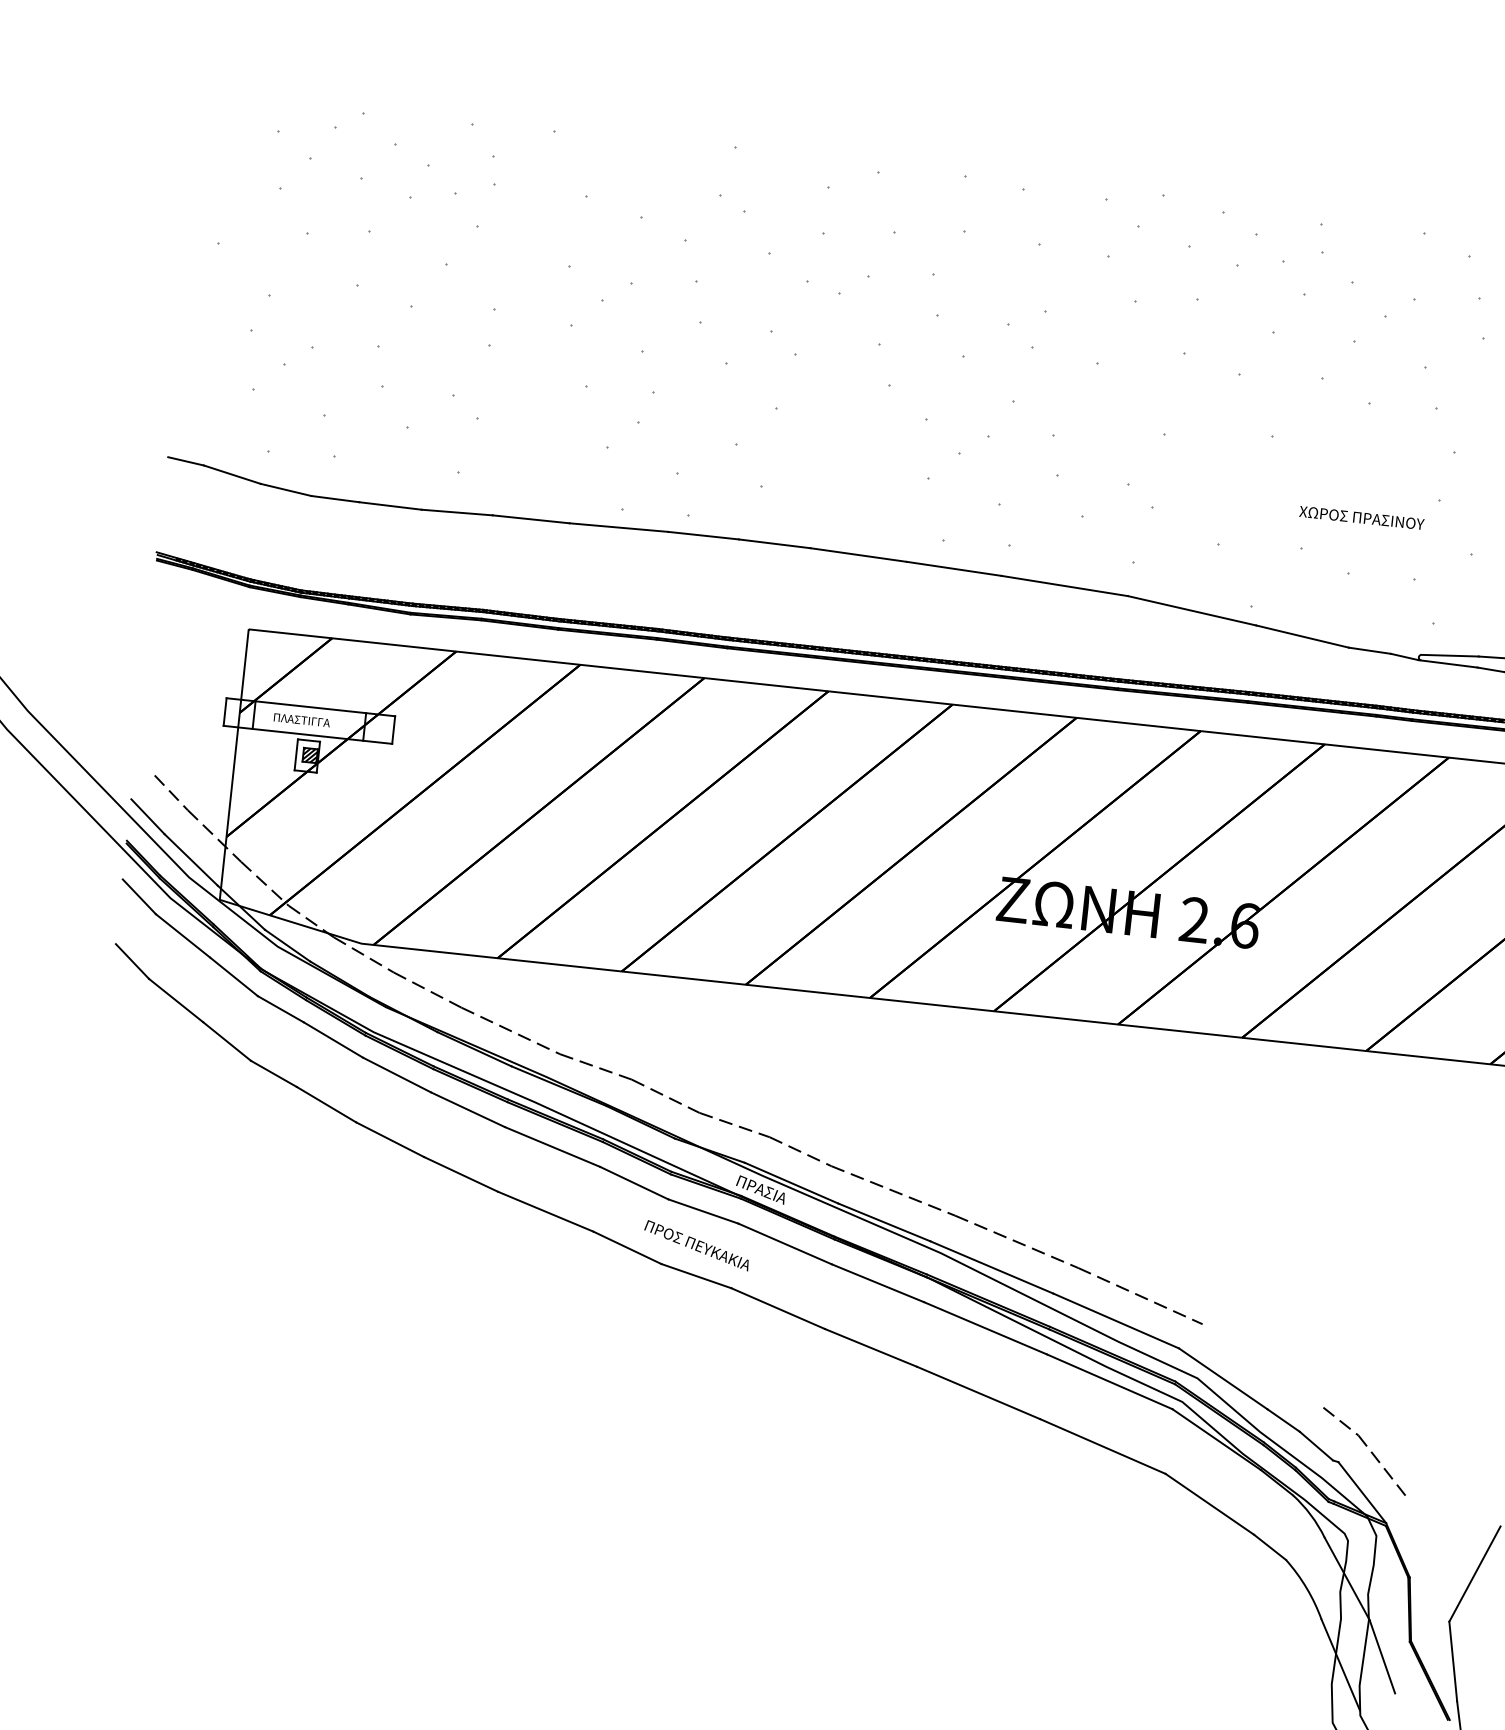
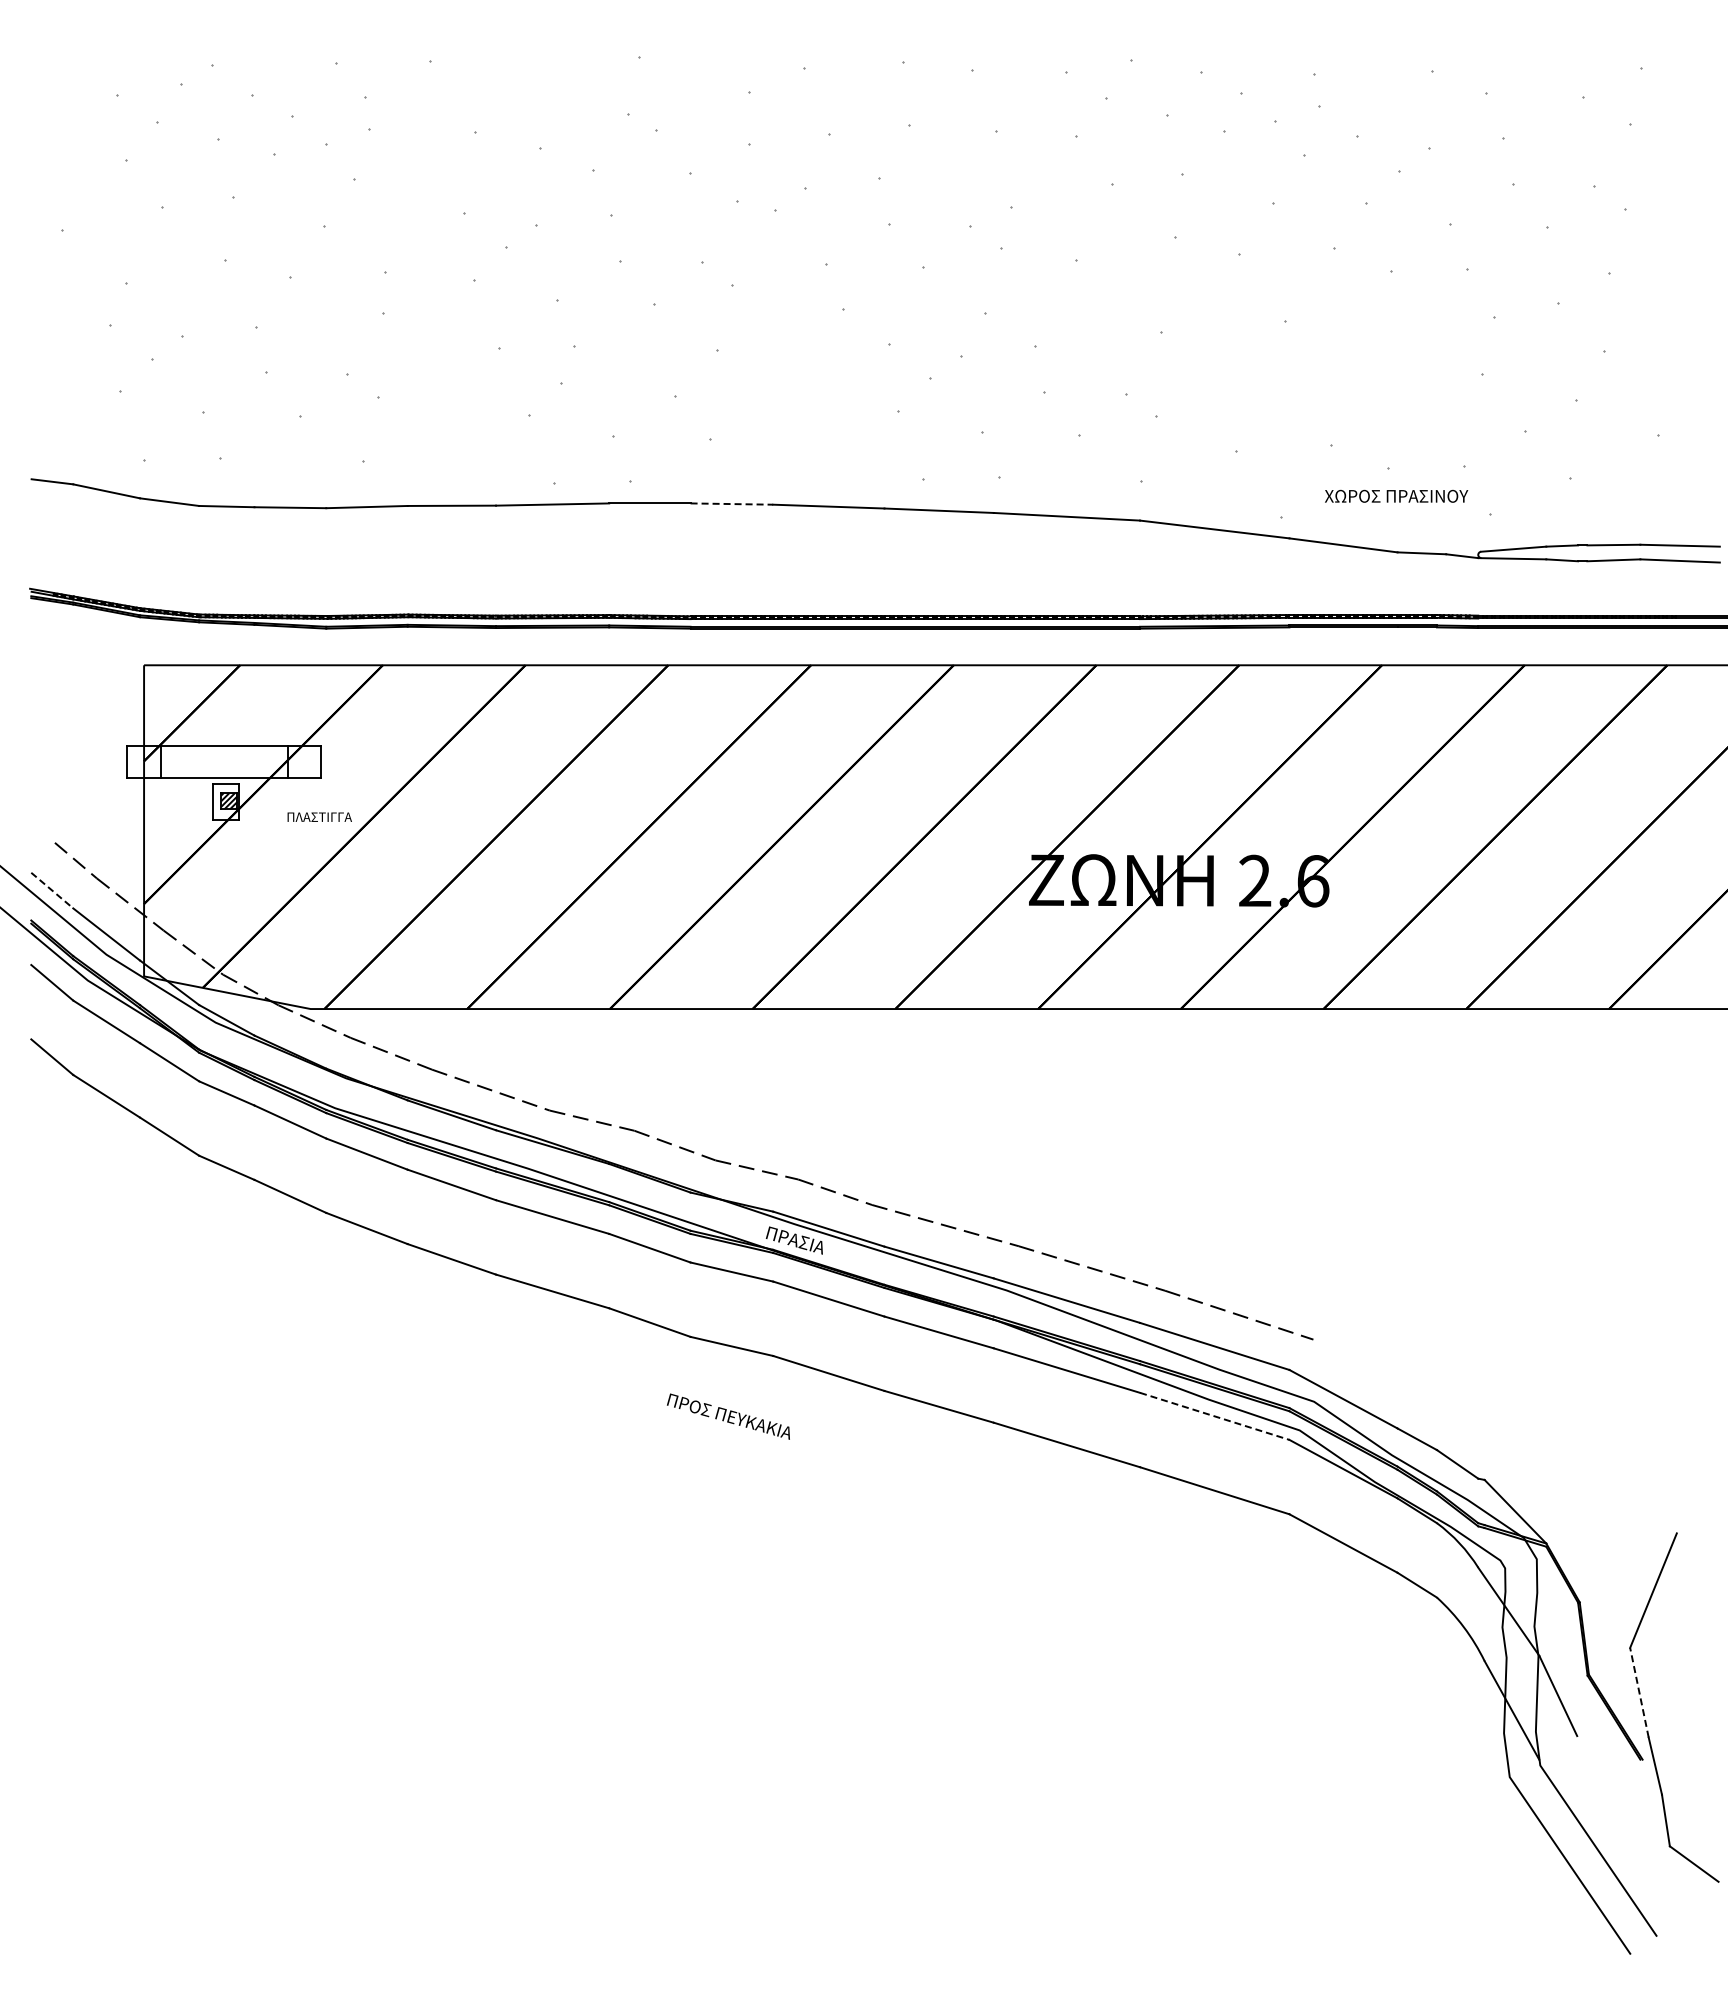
text: (1361, 517) -> (1396, 495), moved
line: (775, 544) -> (732, 504), solid -> dashed
text: (301, 719) -> (319, 816), moved
line: (148, 816) -> (52, 890), solid -> dashed
text: (696, 1245) -> (728, 1416), moved
line: (1110, 1381) -> (1215, 1416), solid -> dashed
part: (1365, 1446) -> (1513, 1458), removed
line: (1453, 1661) -> (1639, 1692), solid -> dashed

